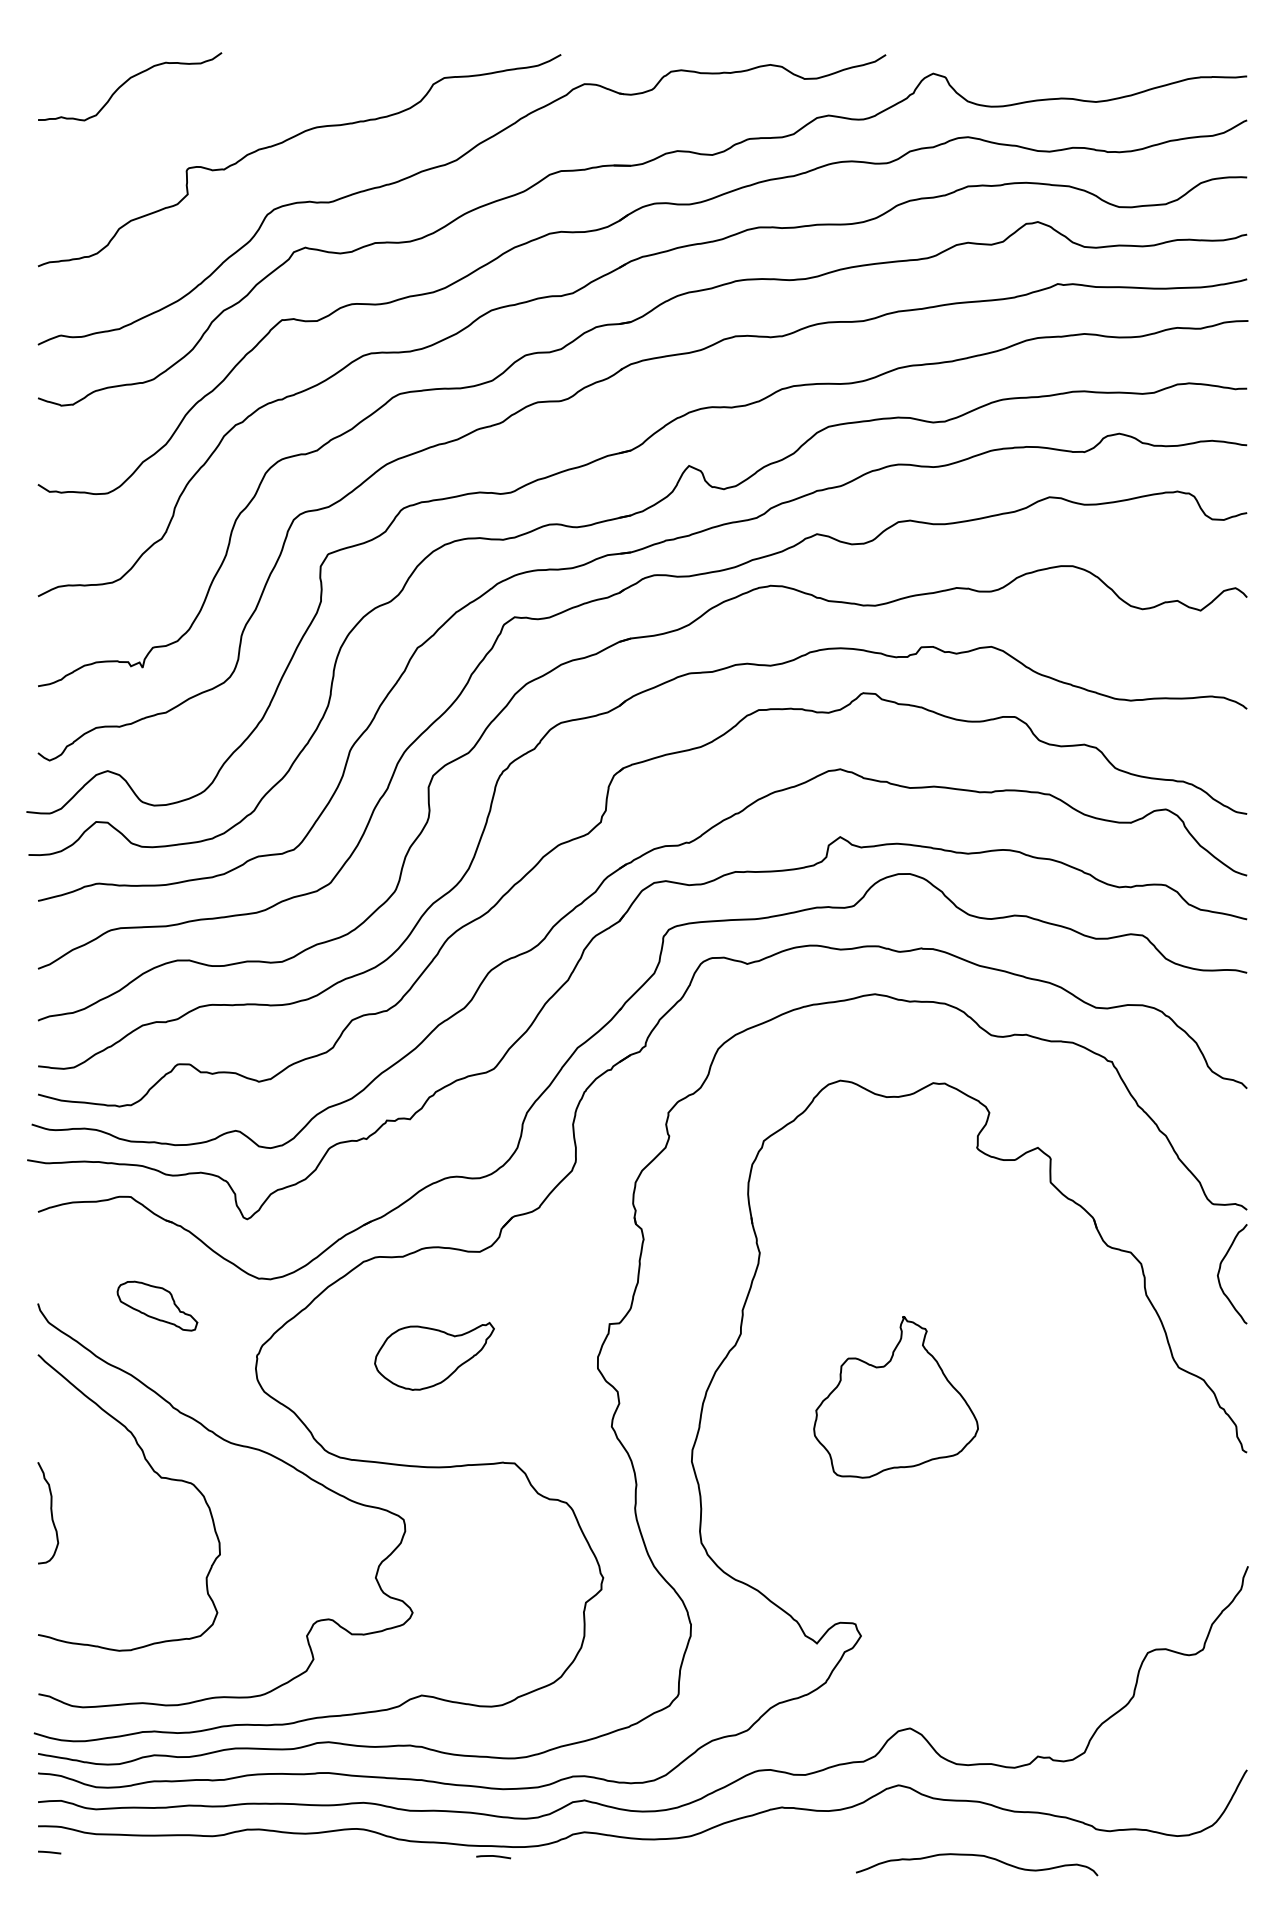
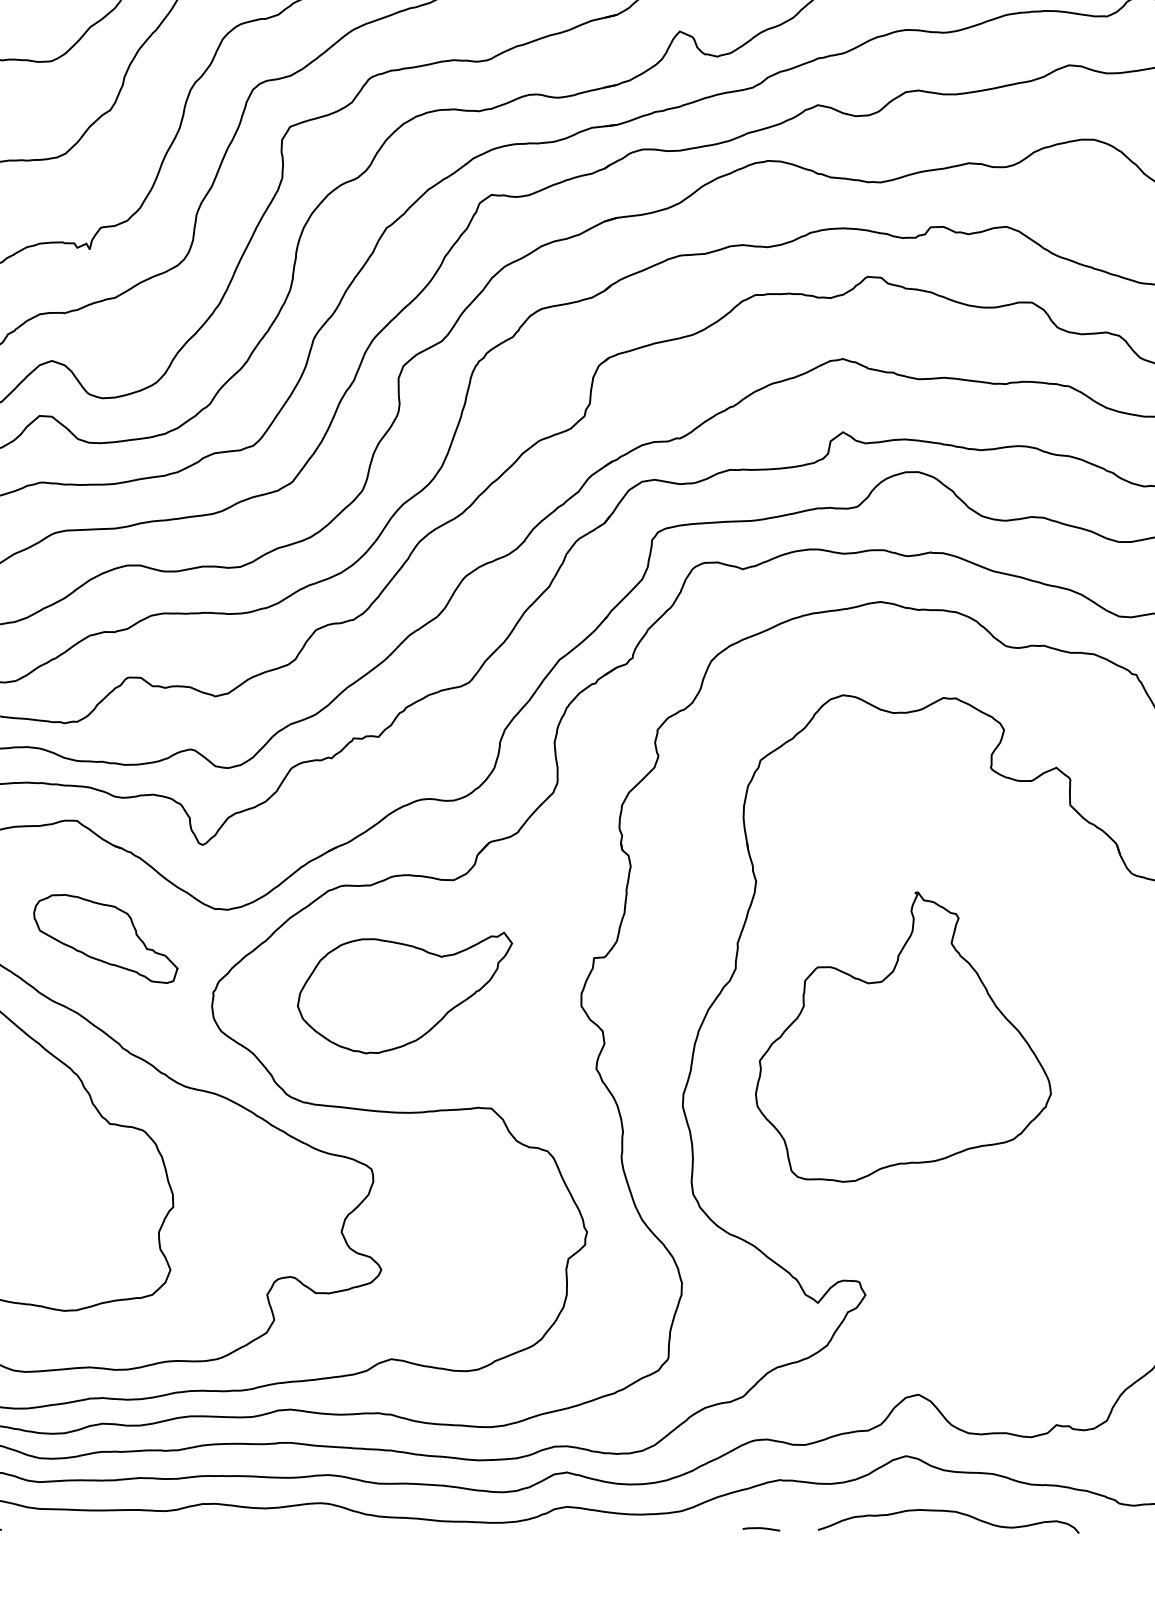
part: (157, 1305) -> (105, 938), size x1.67
part: (434, 1356) -> (404, 993), size x1.67
part: (895, 1397) -> (902, 1037), size x1.67
curve: (493, 1856) -> (761, 1528), moved
curve: (977, 1856) -> (949, 1512), moved

